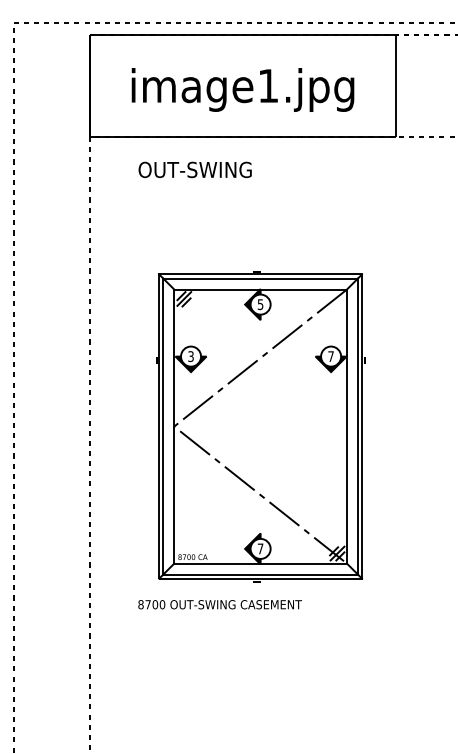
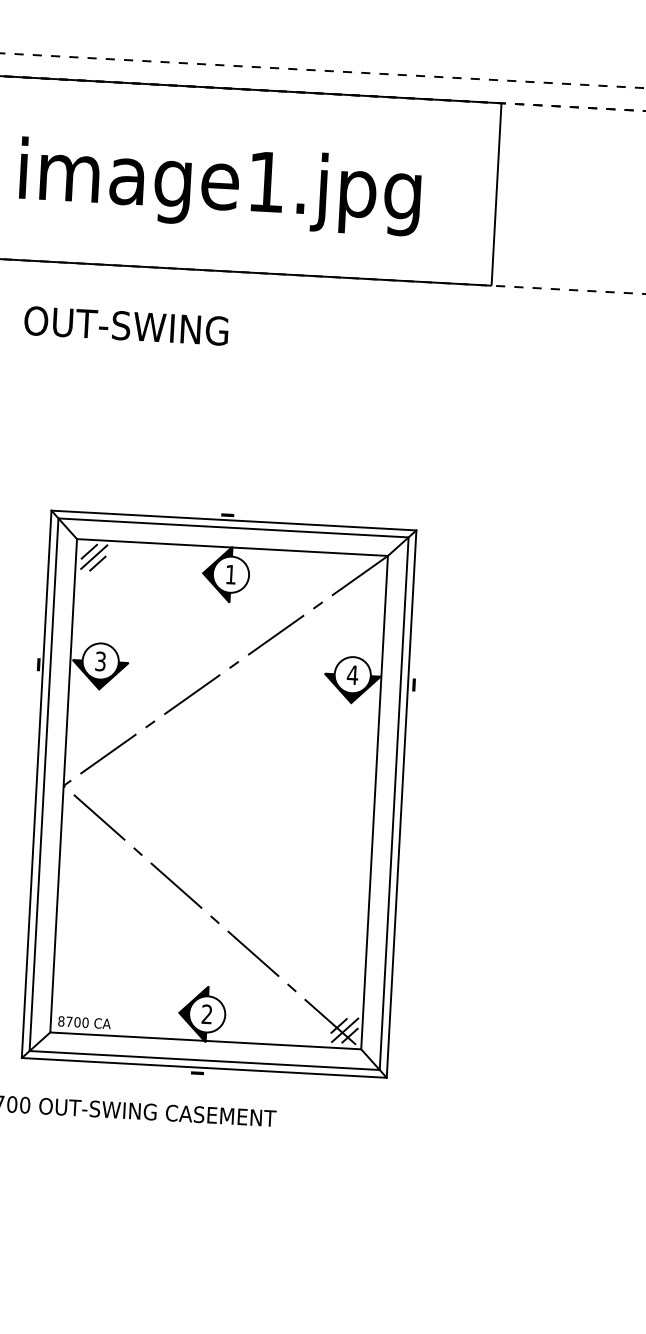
text: (260, 304) -> (230, 574), 5 -> 1
text: (331, 356) -> (353, 675), 7 -> 4
text: (260, 548) -> (207, 1013), 7 -> 2

